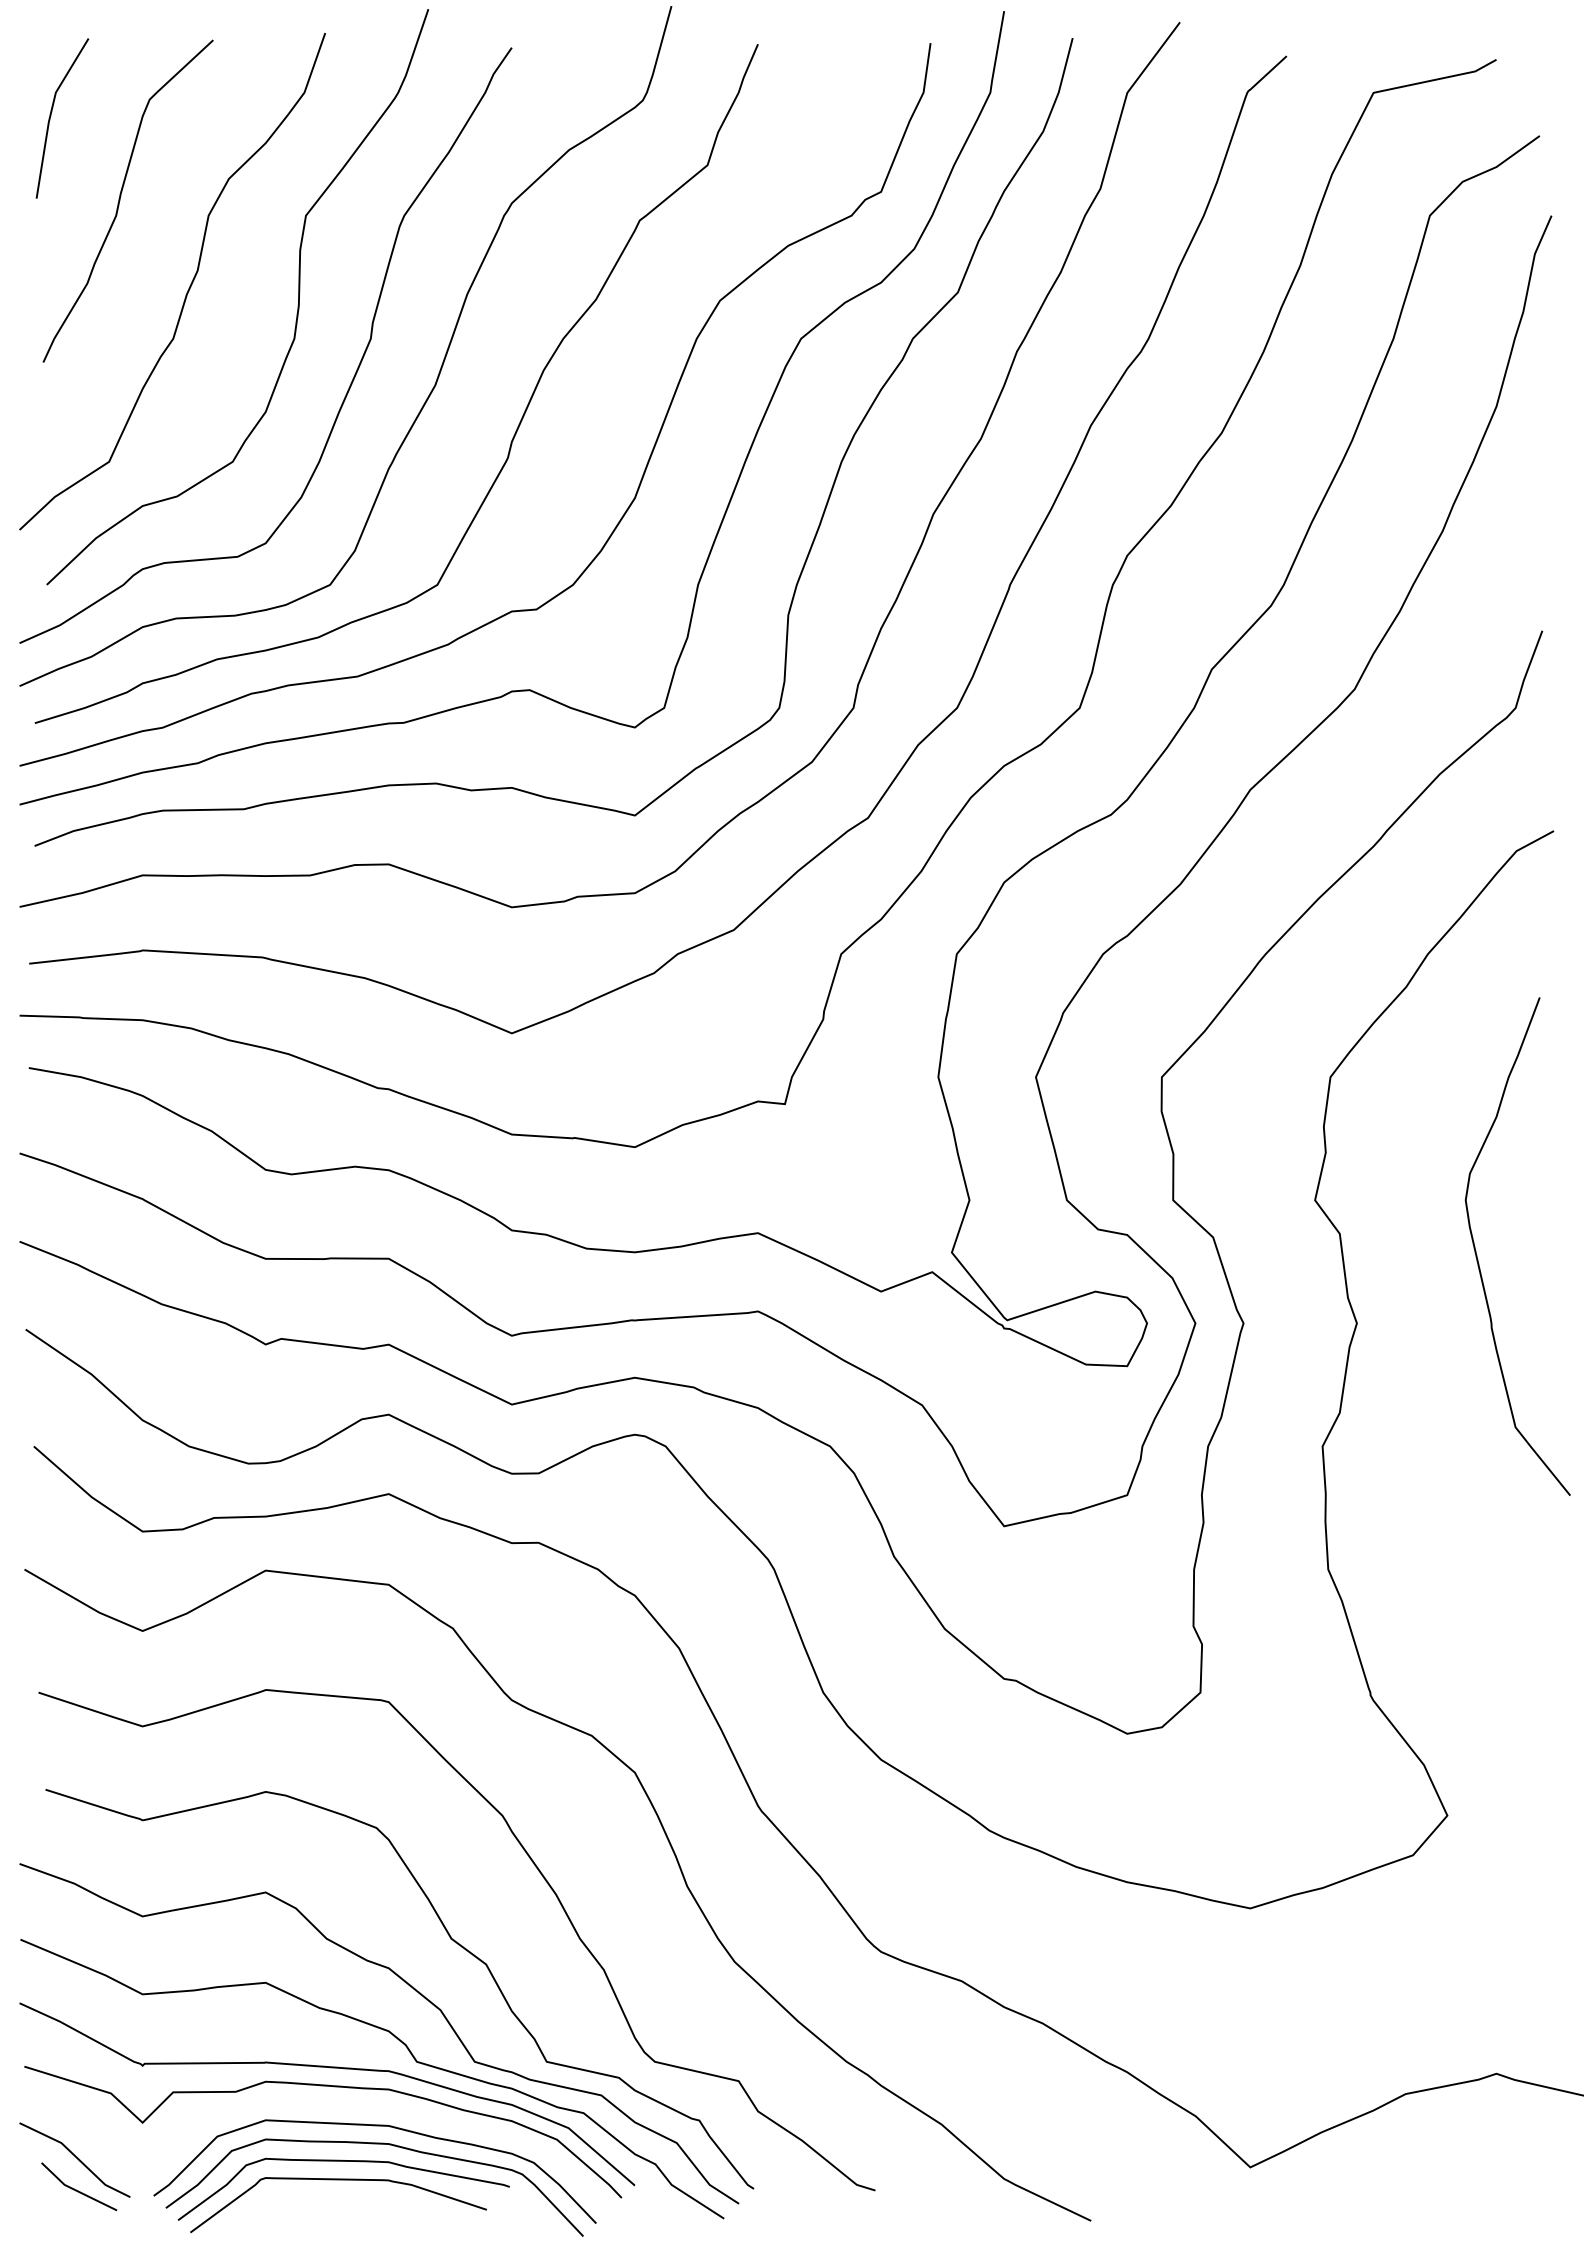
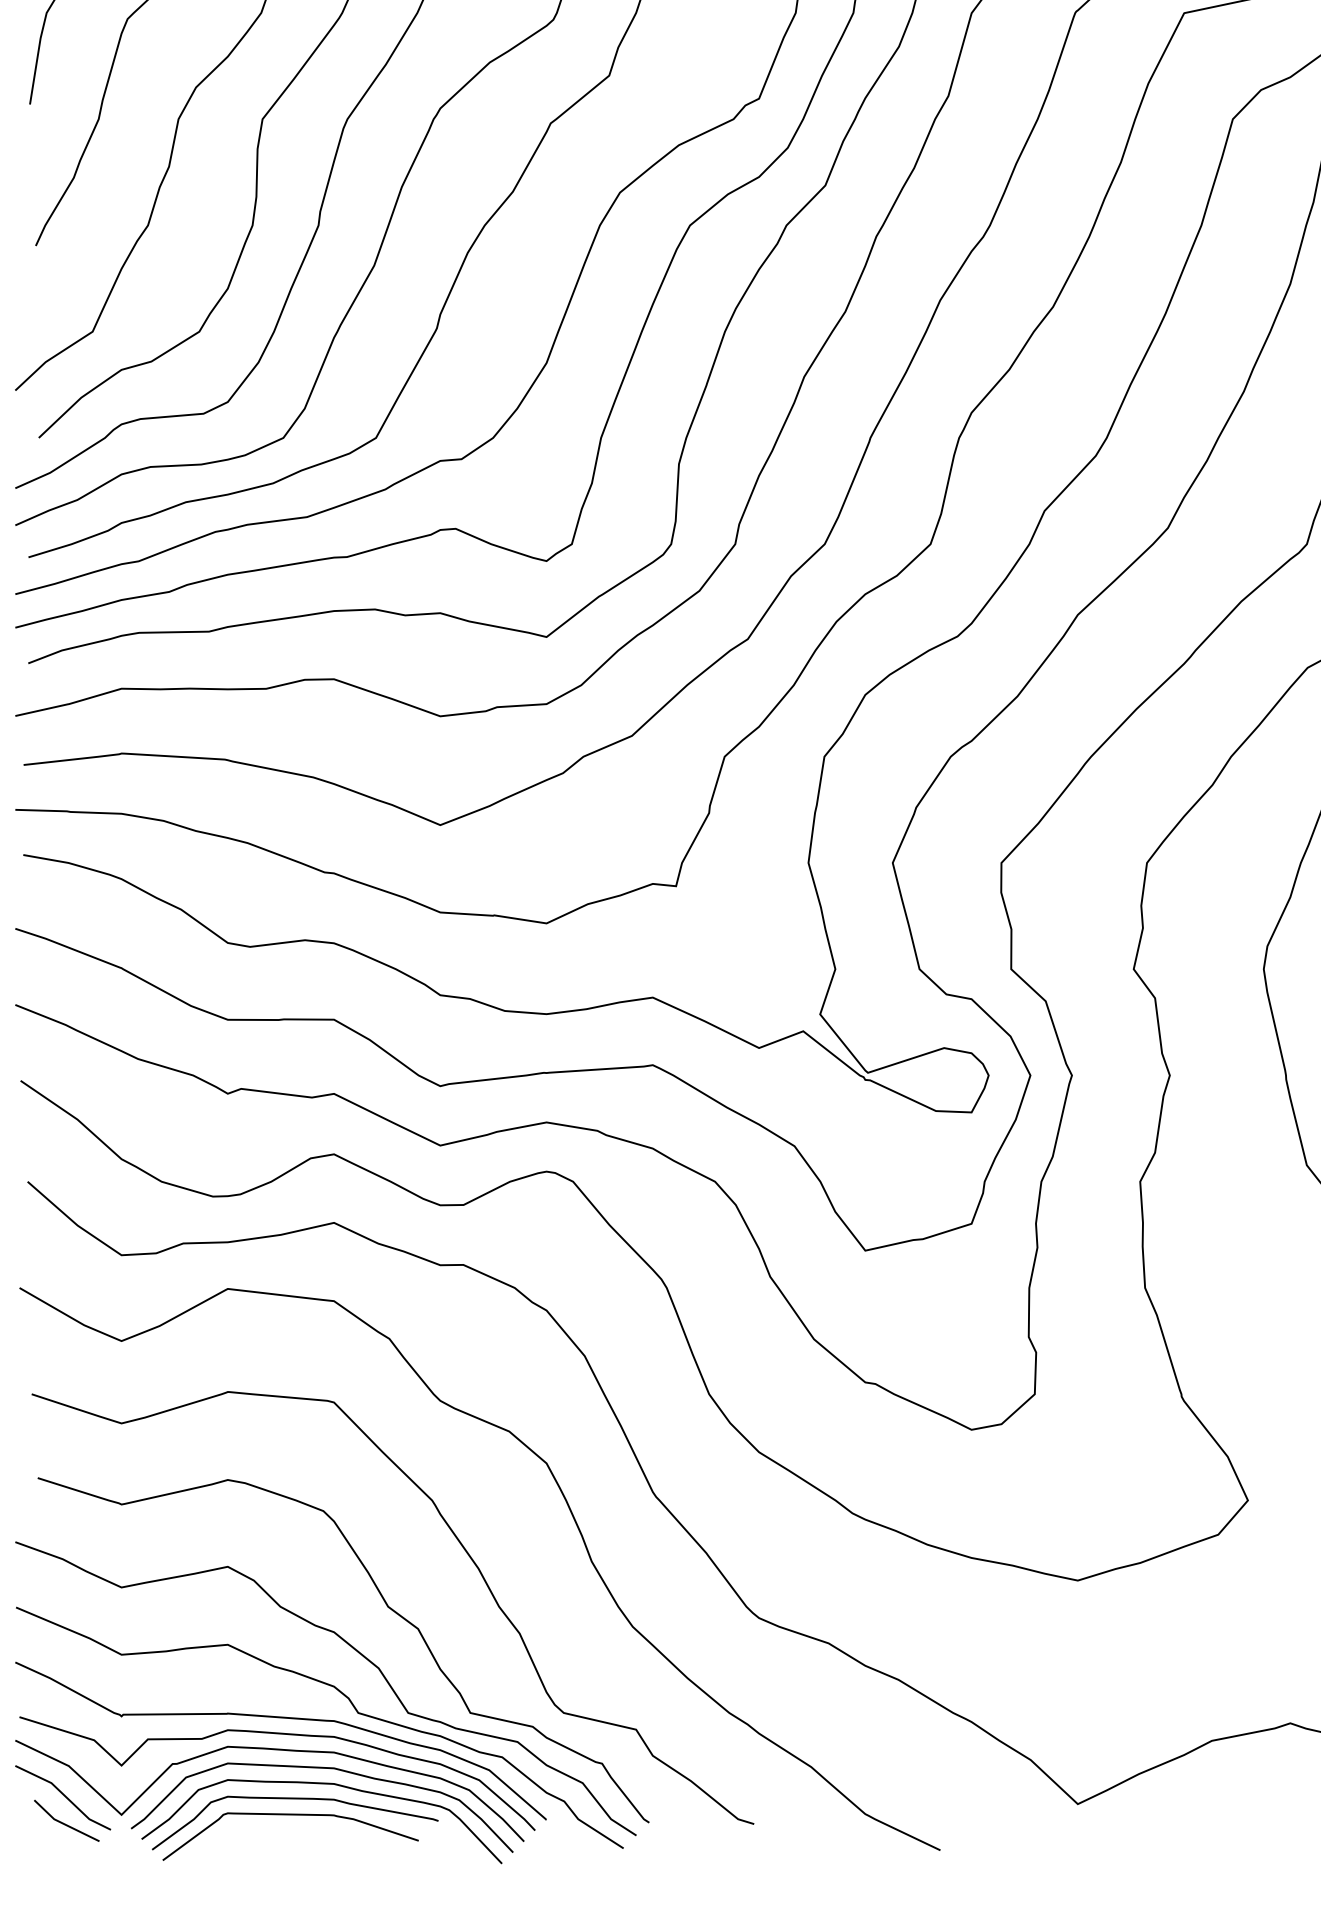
curve: (314, 2104) -> (269, 1749), added

